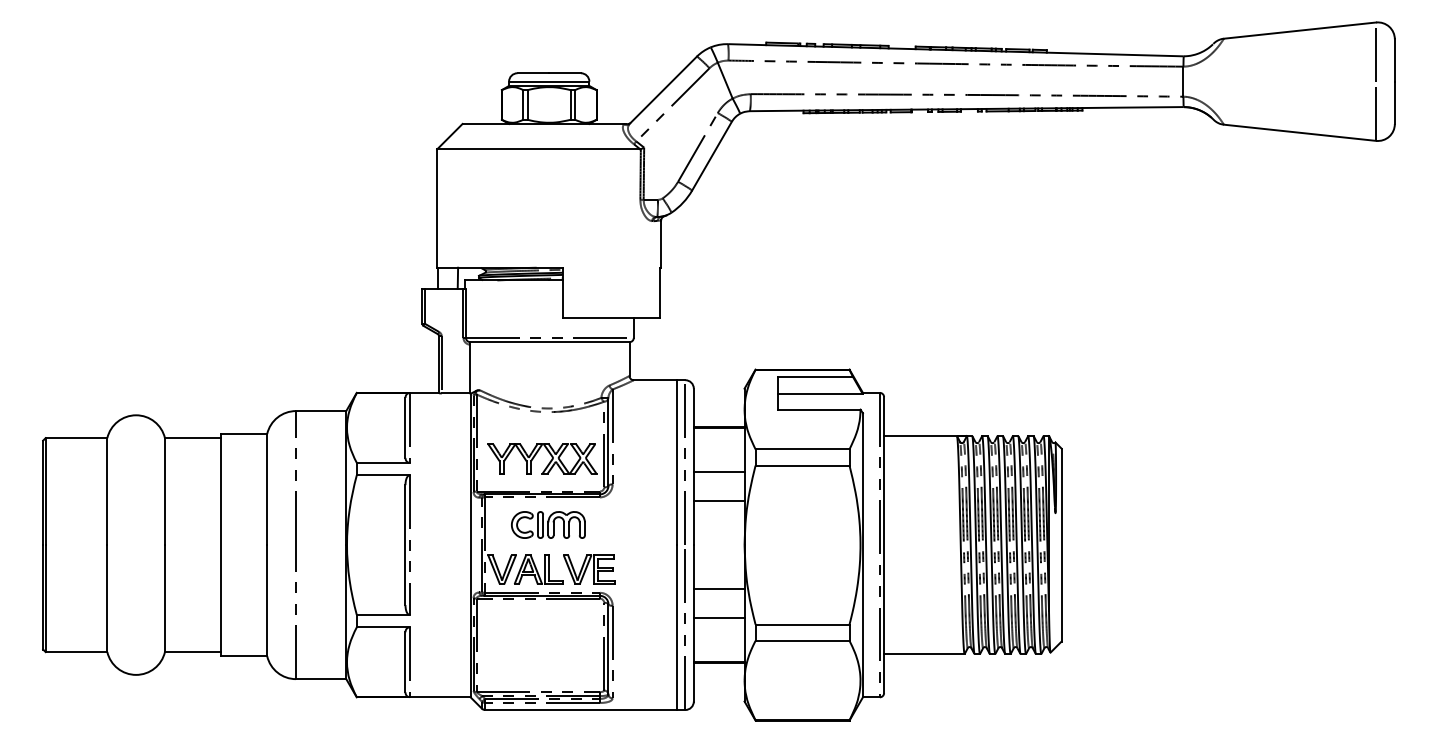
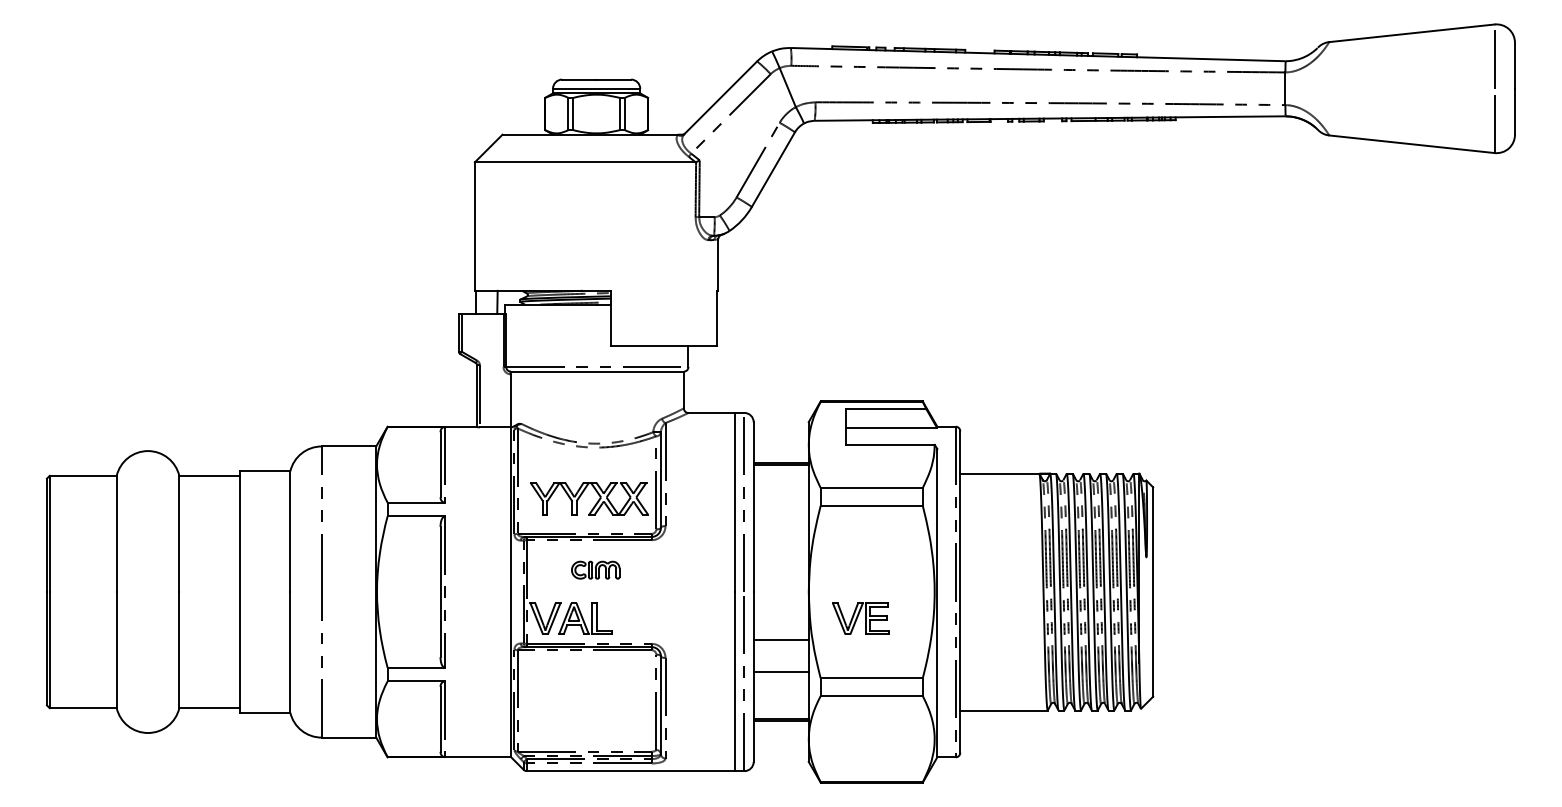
line: (718, 471) -> (780, 512), removed
line: (718, 501) -> (780, 544), removed
part: (548, 524) -> (595, 569), size x0.6
part: (589, 569) -> (860, 618), moved

